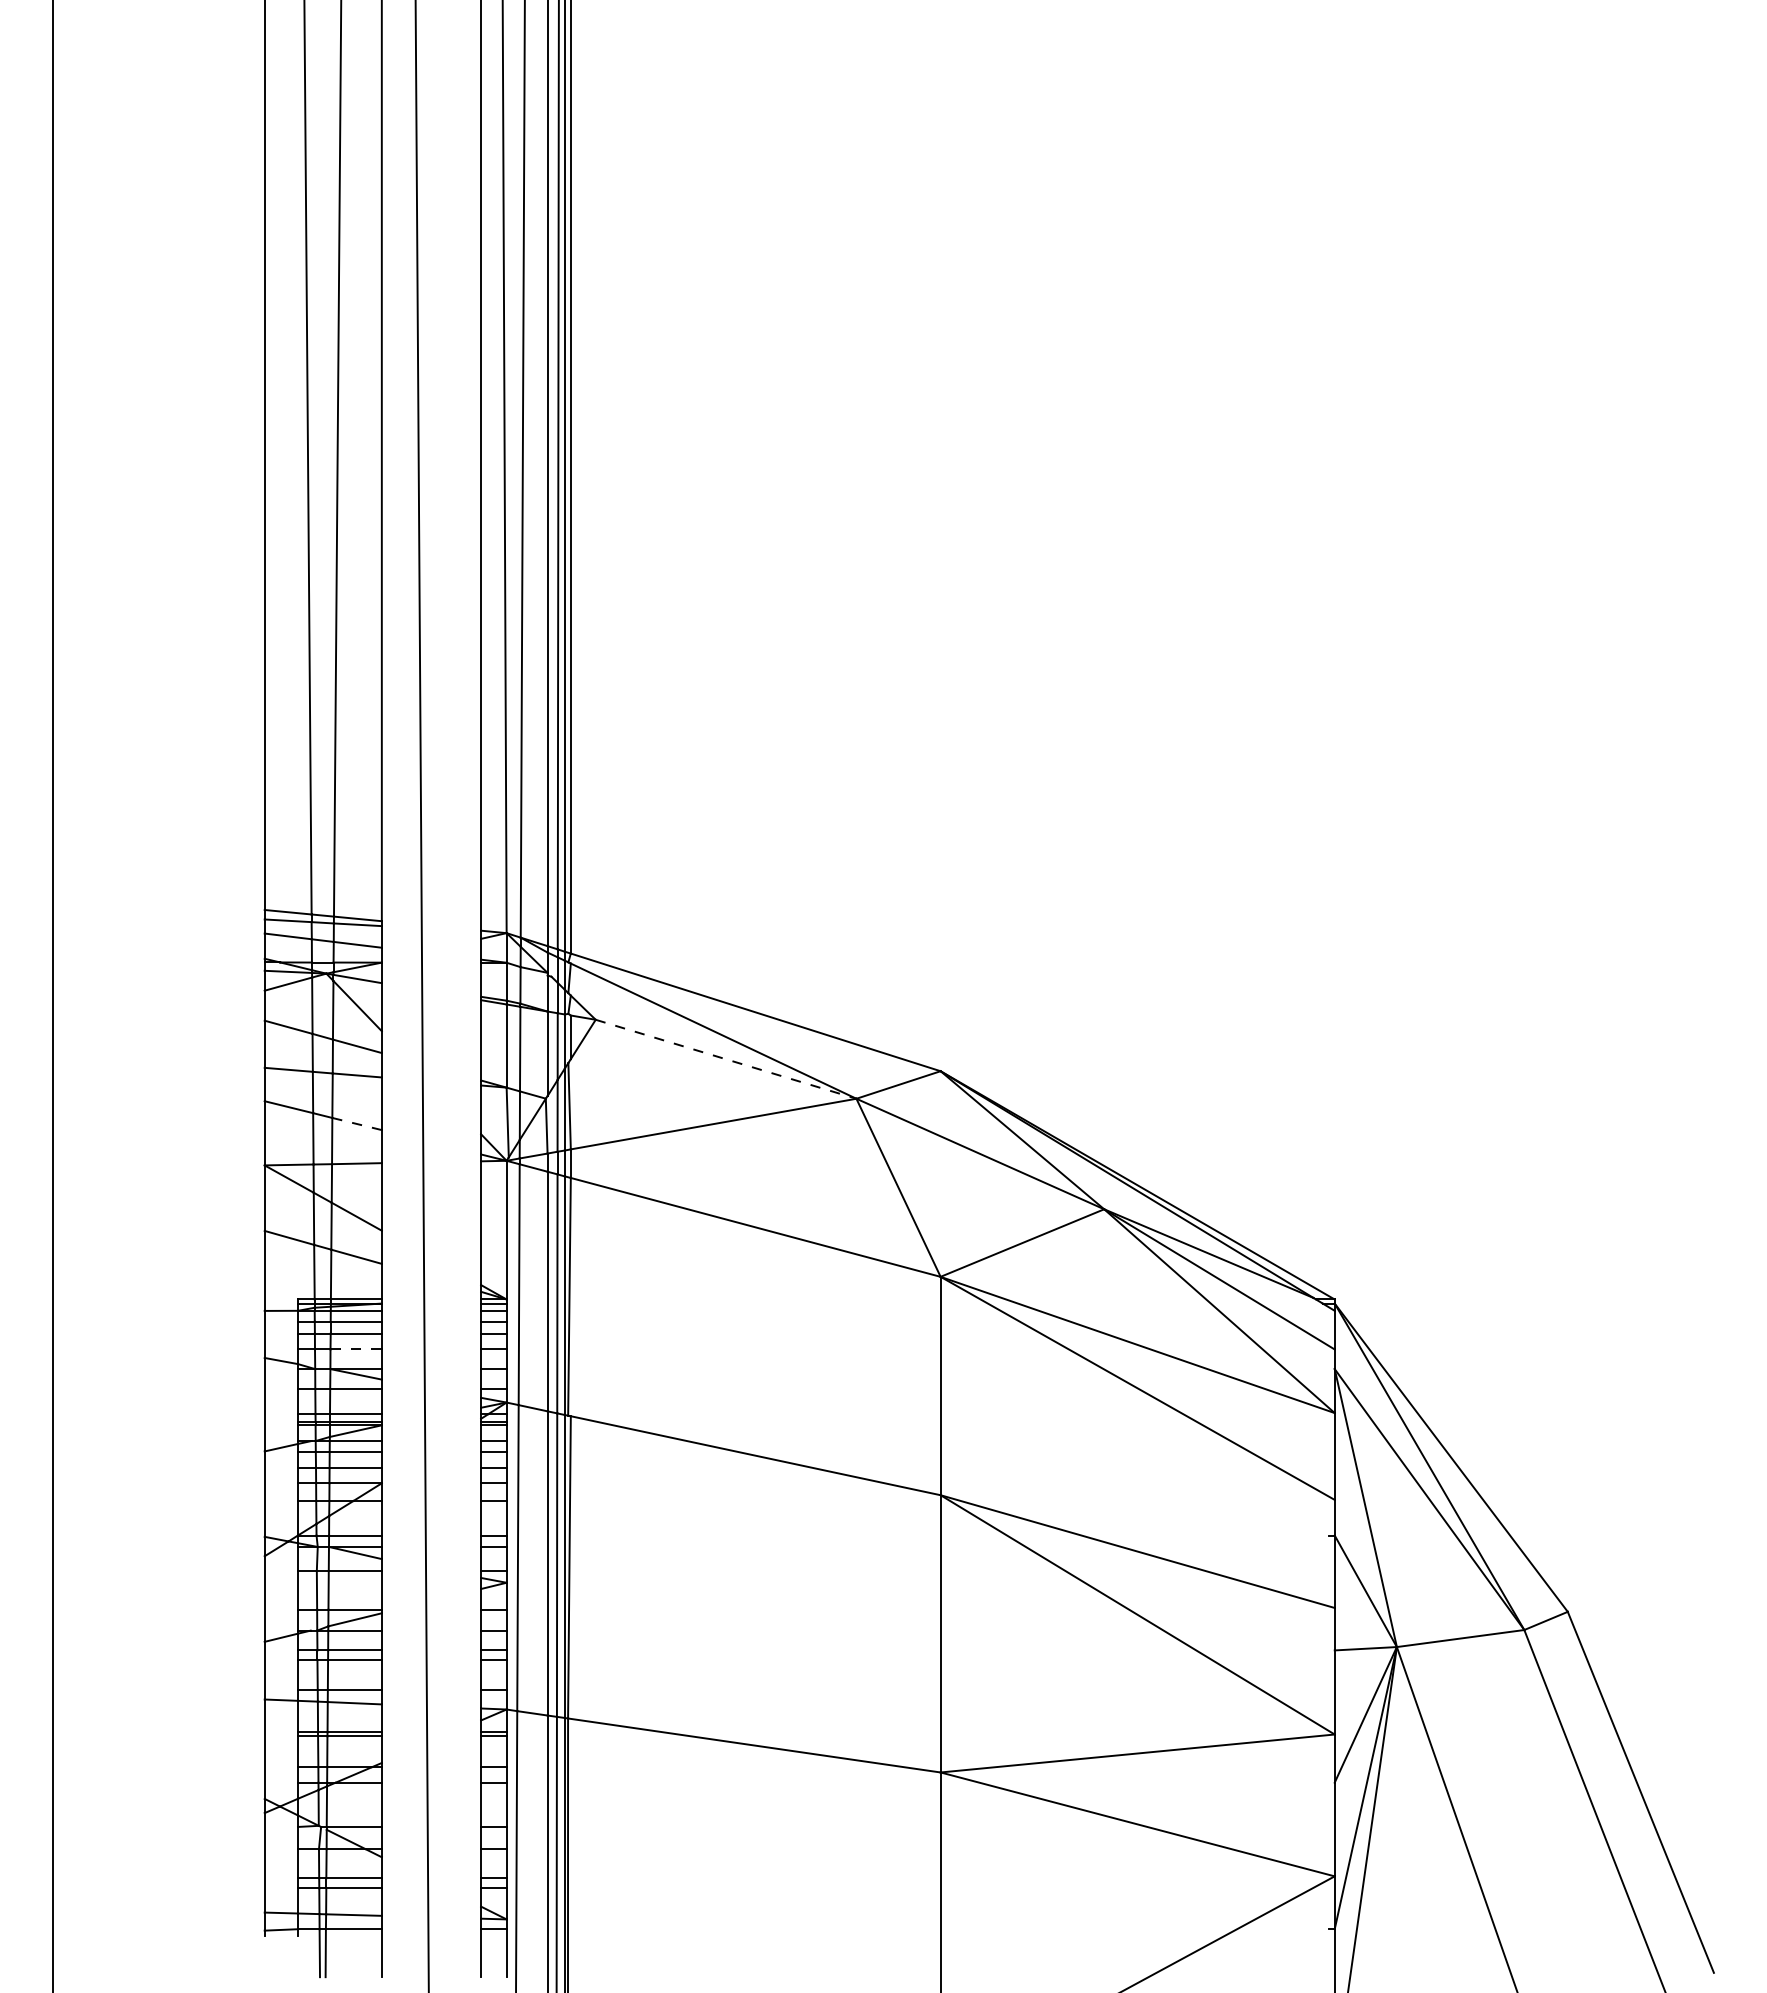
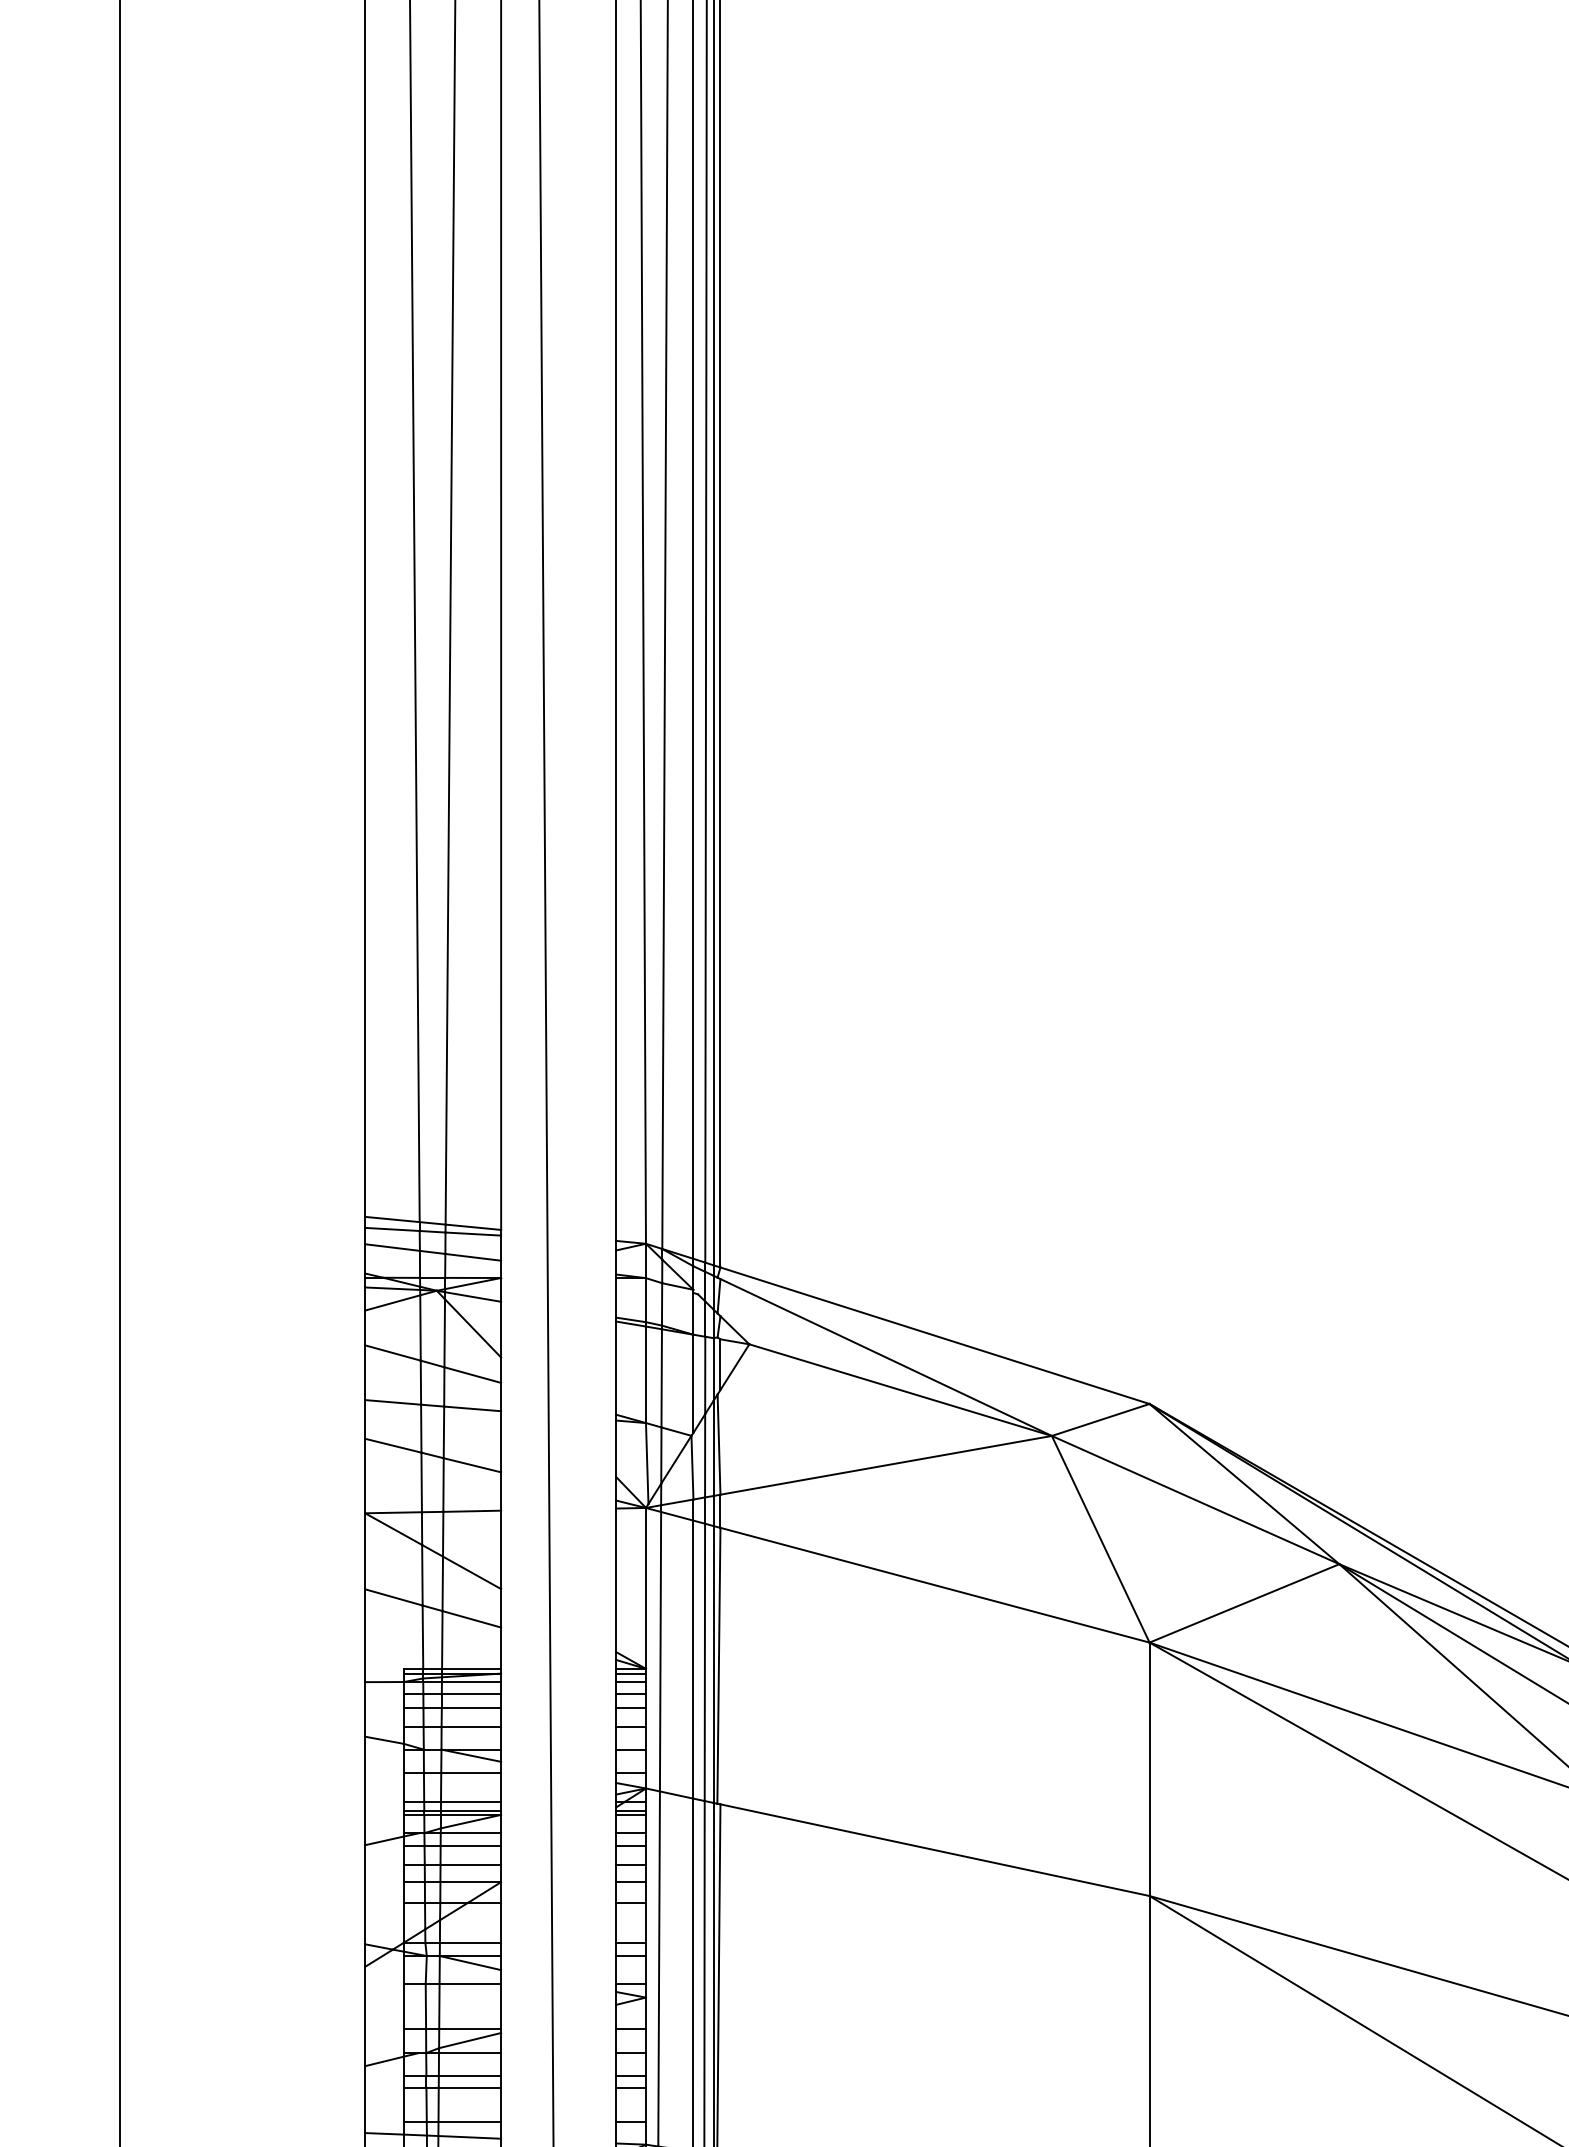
line: (726, 1059) -> (901, 1390), dashed -> solid
line: (356, 1123) -> (471, 1464), dashed -> solid
line: (356, 1349) -> (471, 1726), dashed -> solid

